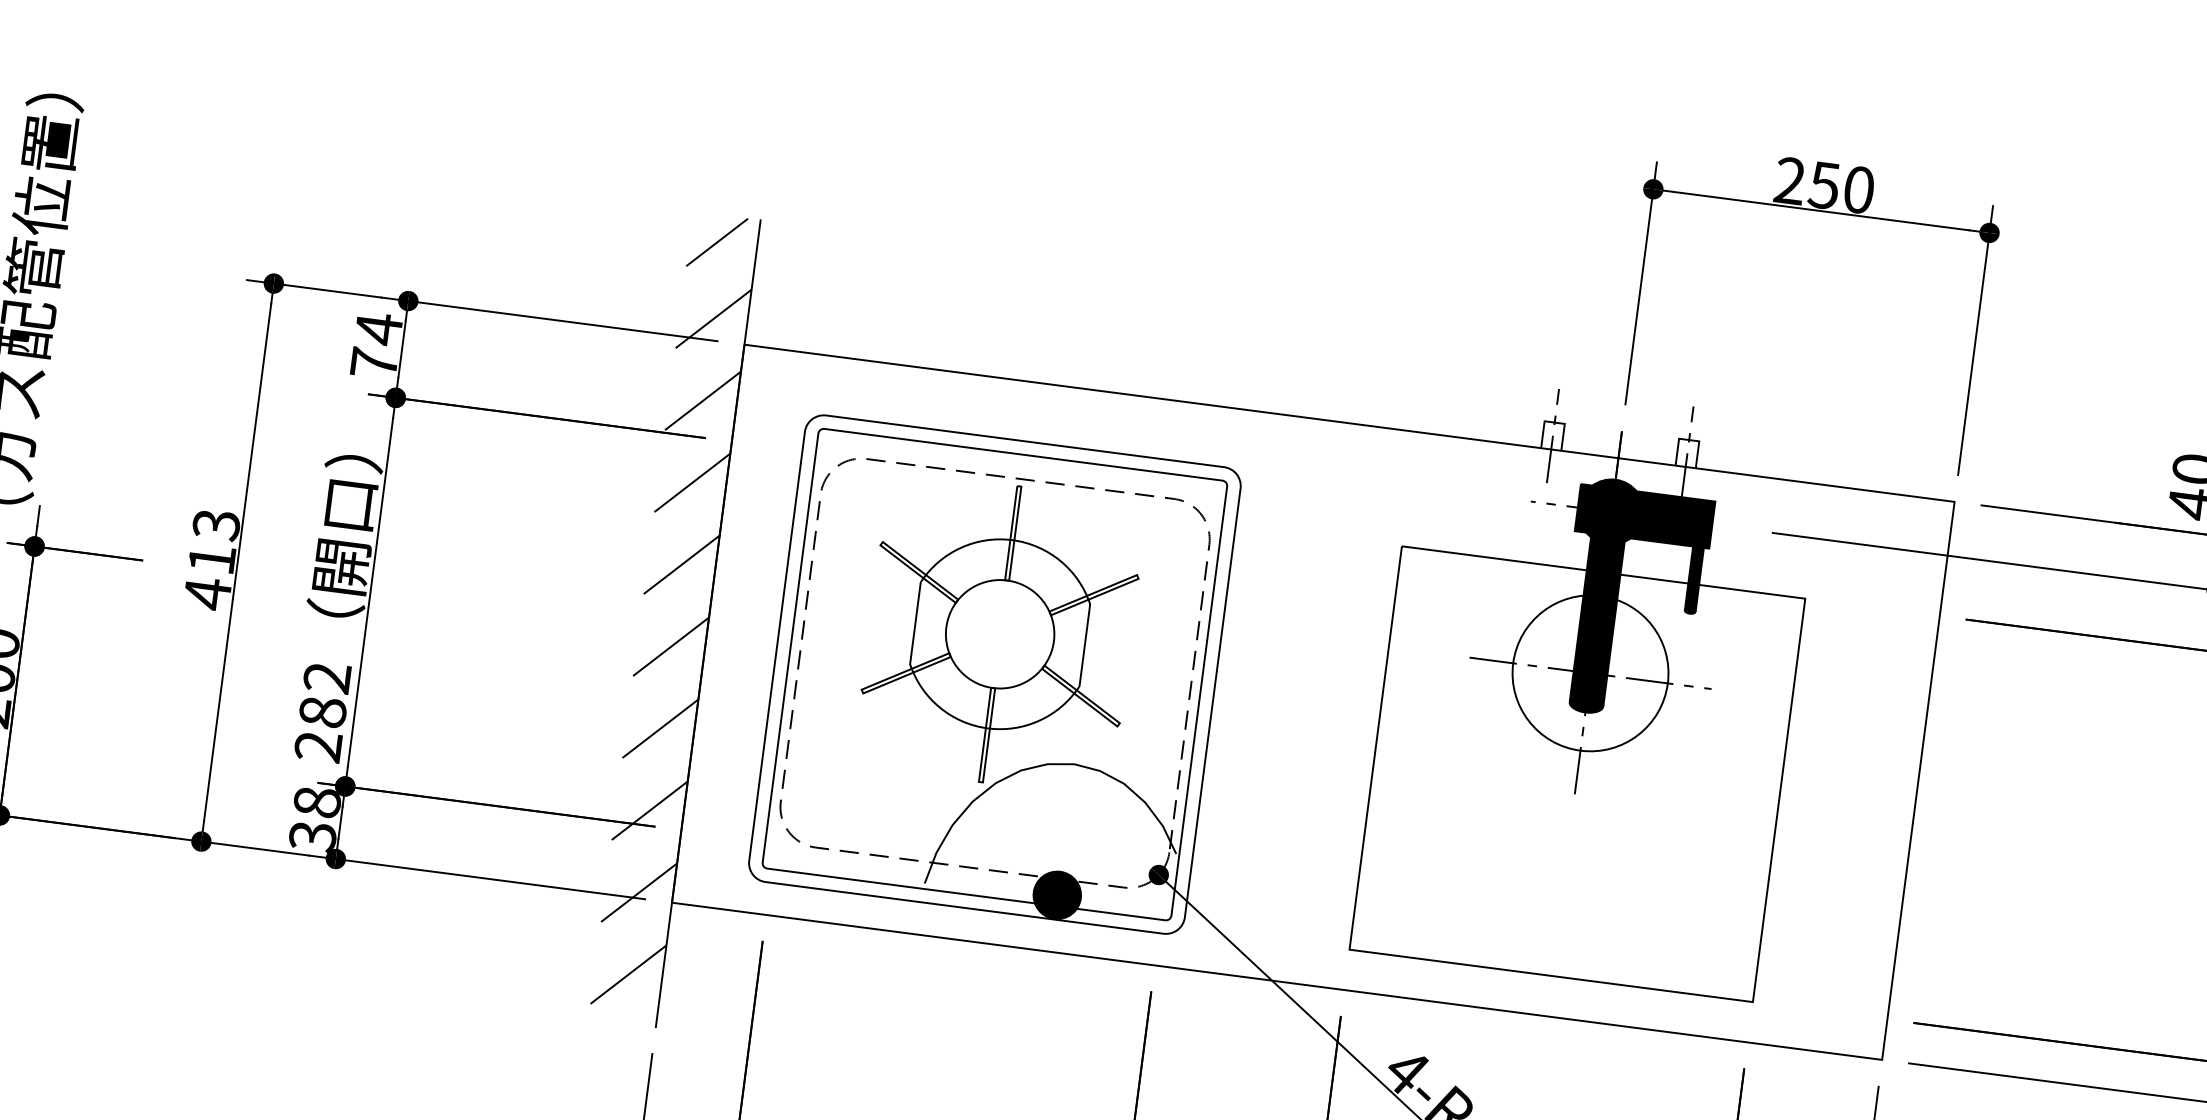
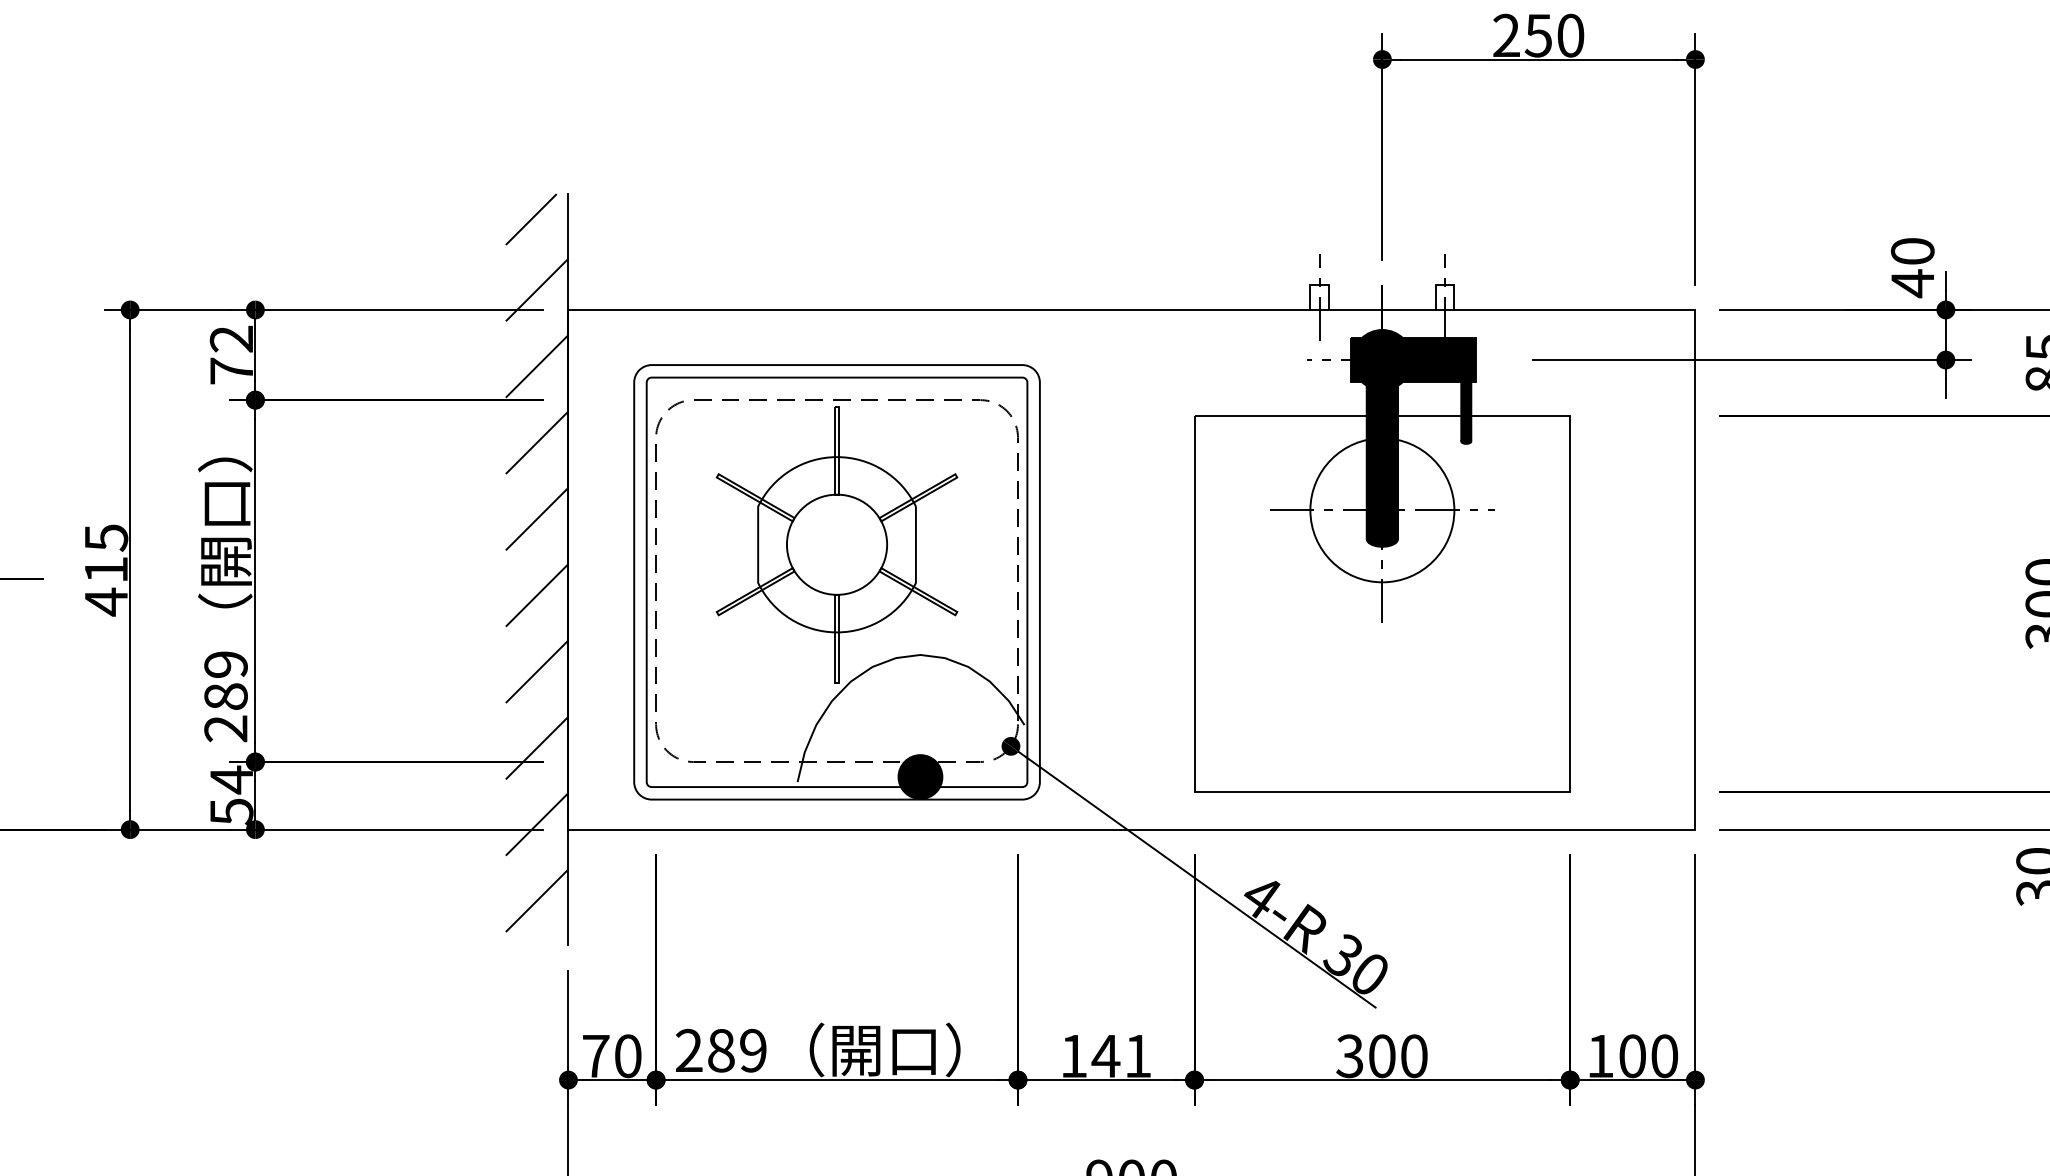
text: (377, 328) -> (230, 338), 74 -> 72
text: (215, 524) -> (105, 537), 413 -> 415
text: (326, 677) -> (225, 664), 282 -> 289
text: (315, 817) -> (231, 794), 38 -> 54

